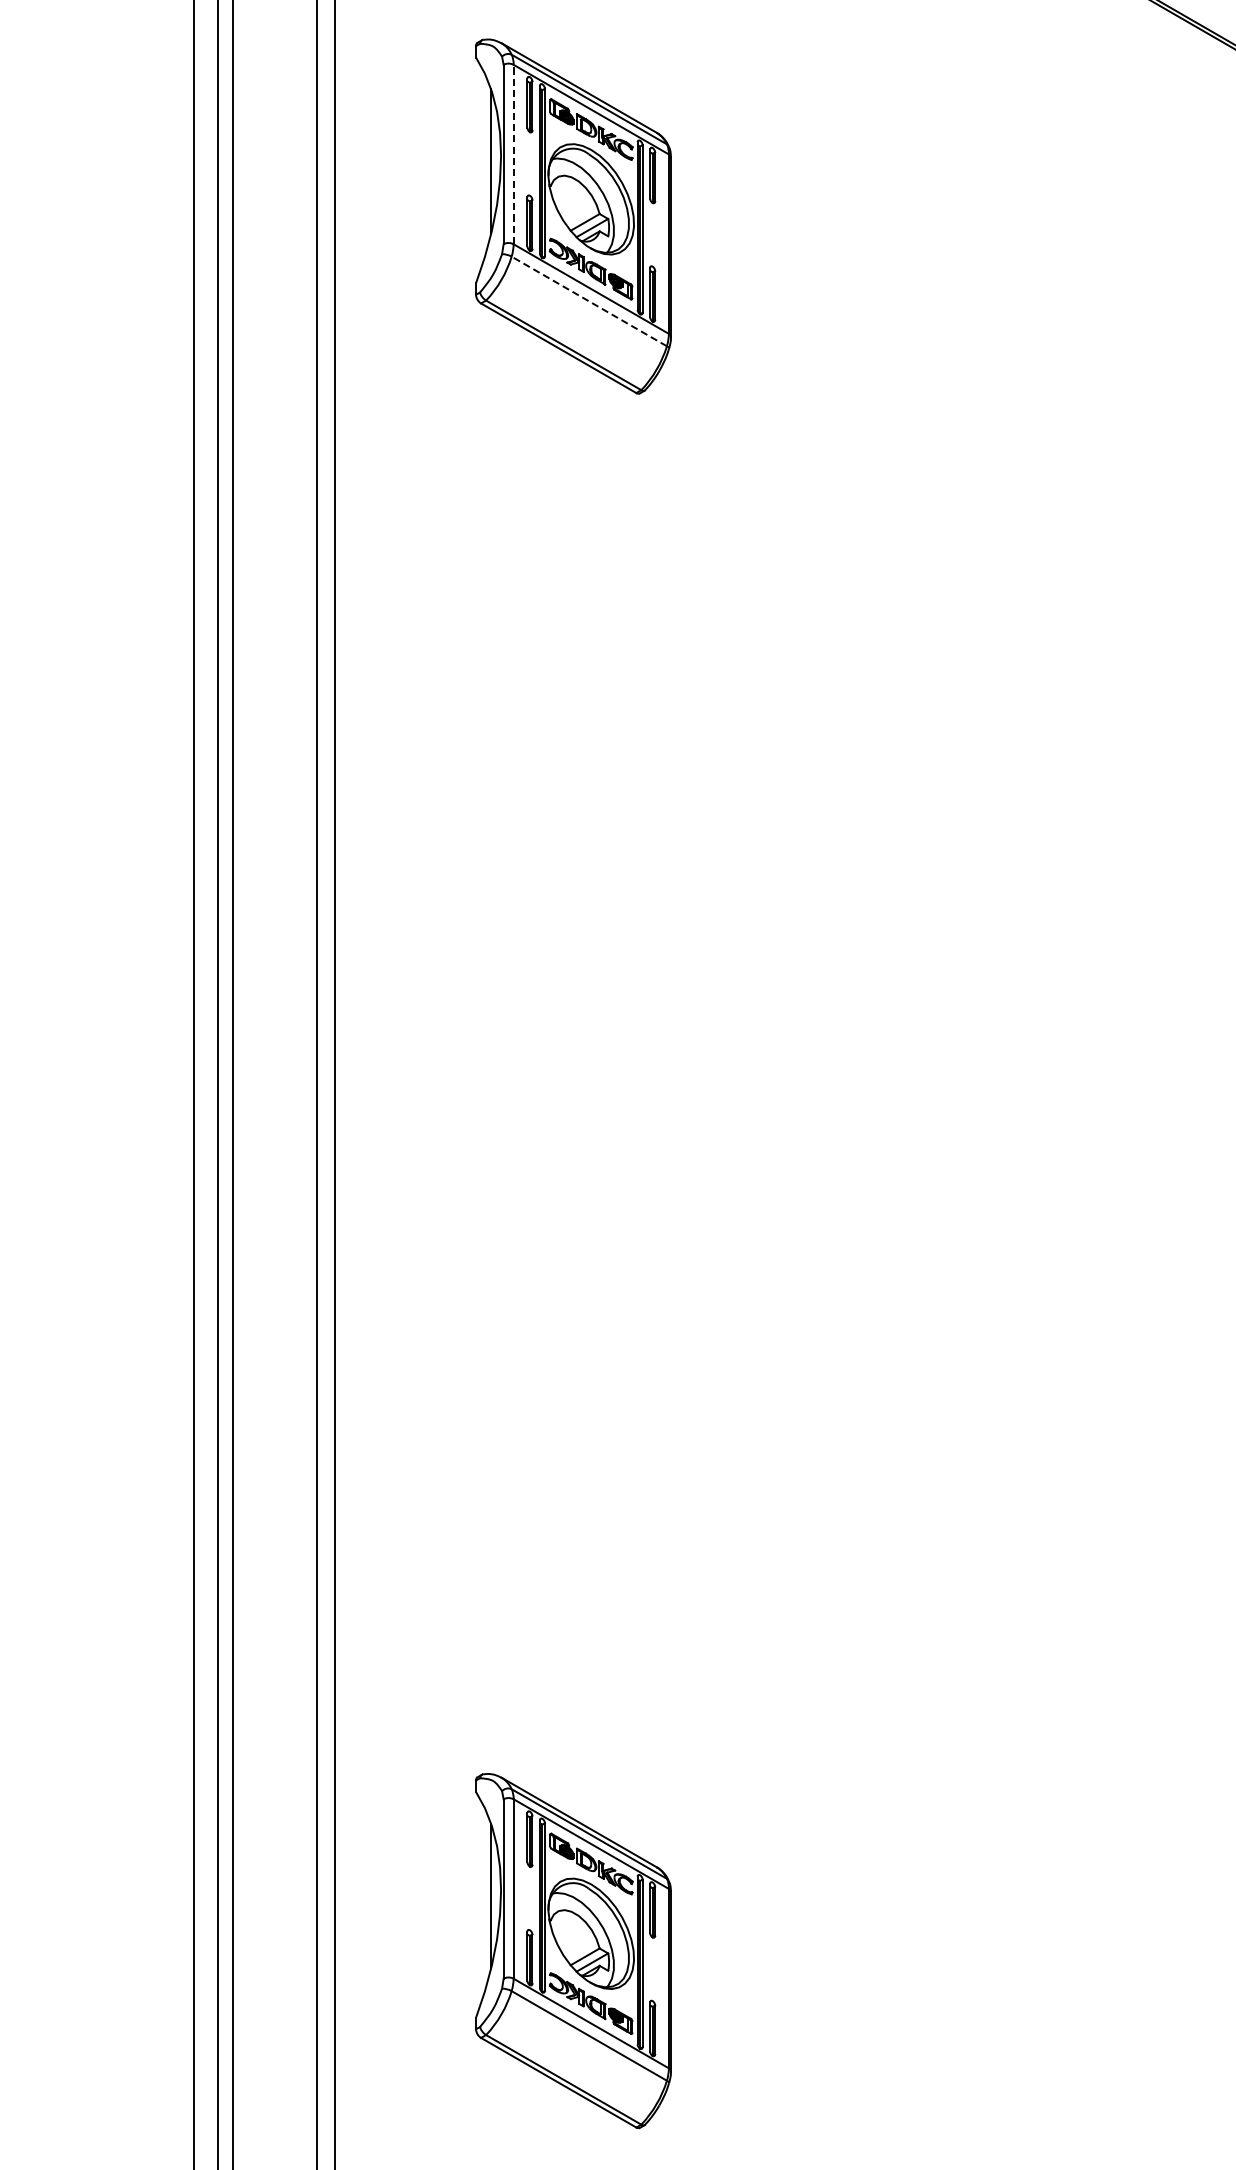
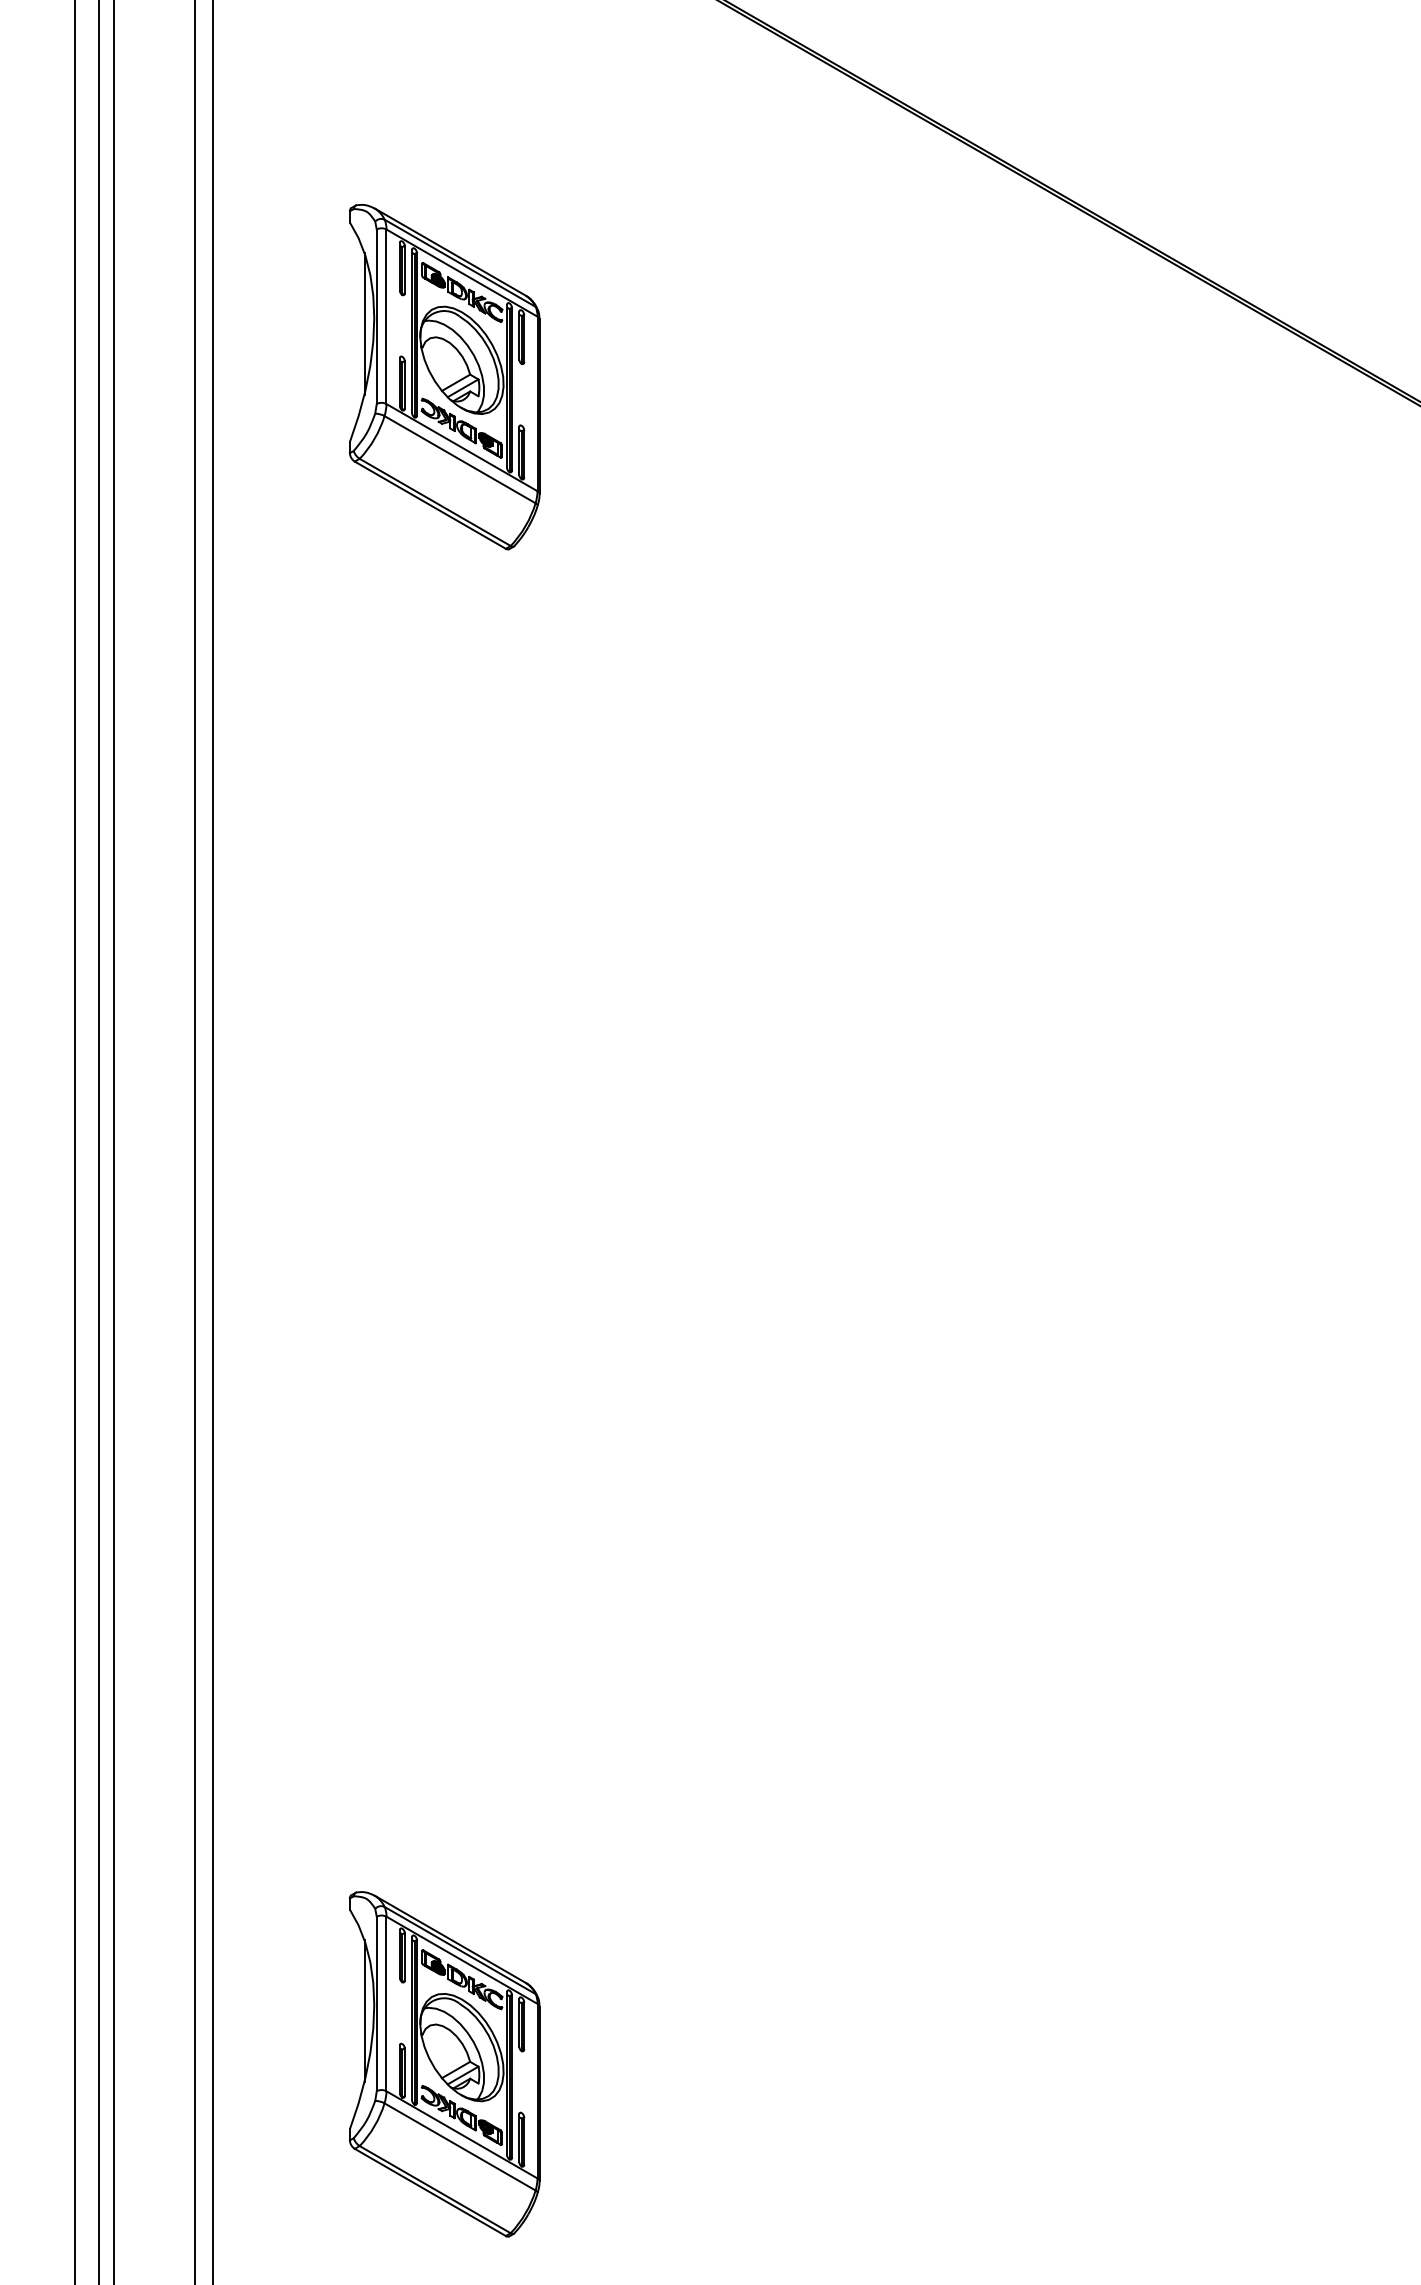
line: (513, 154) -> (386, 316), dashed -> solid
line: (588, 301) -> (459, 459), dashed -> solid

